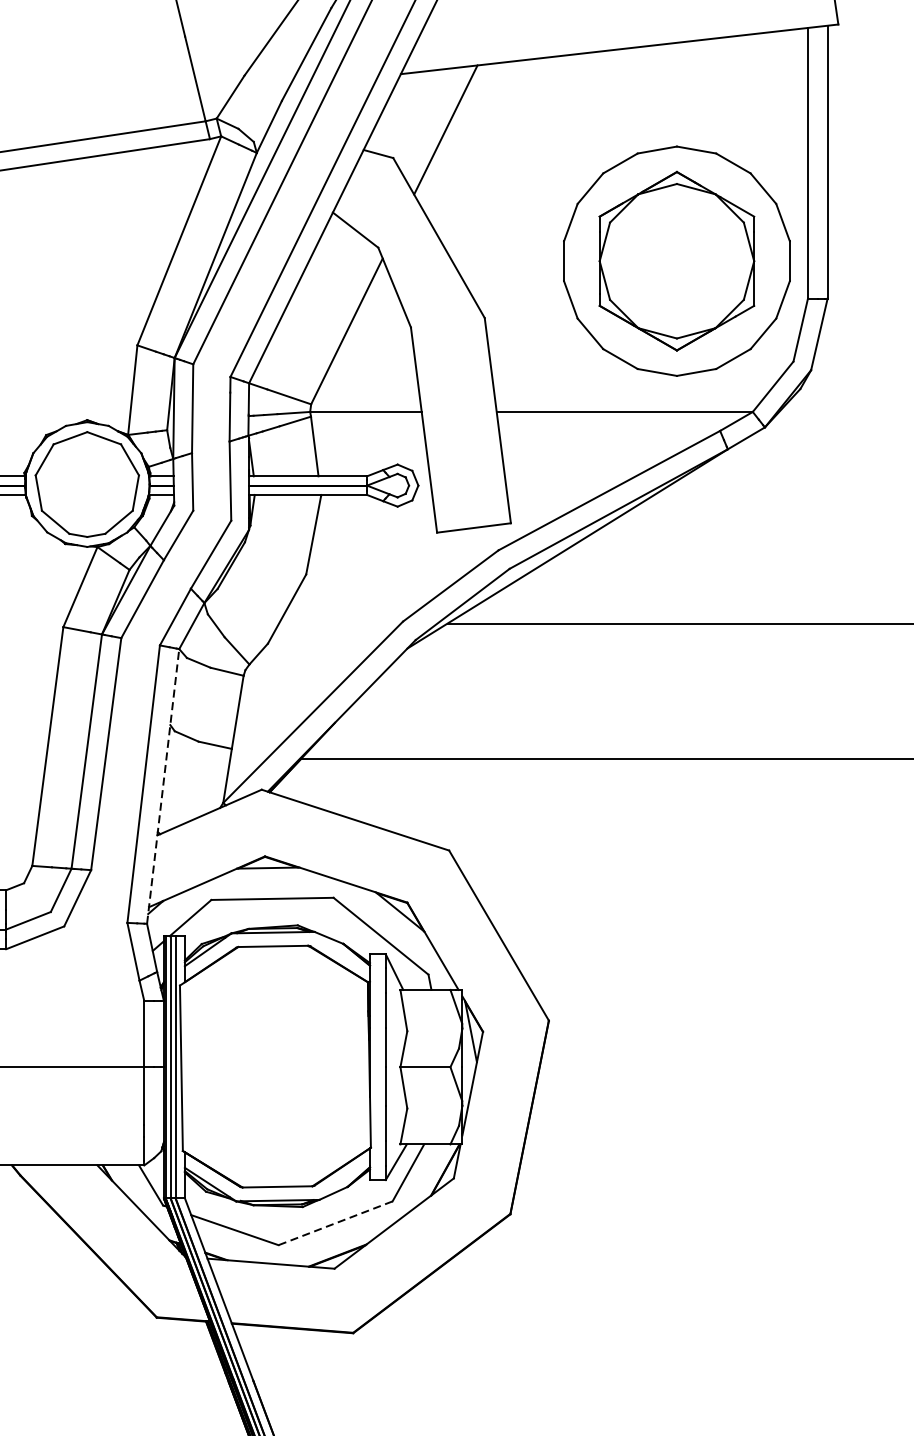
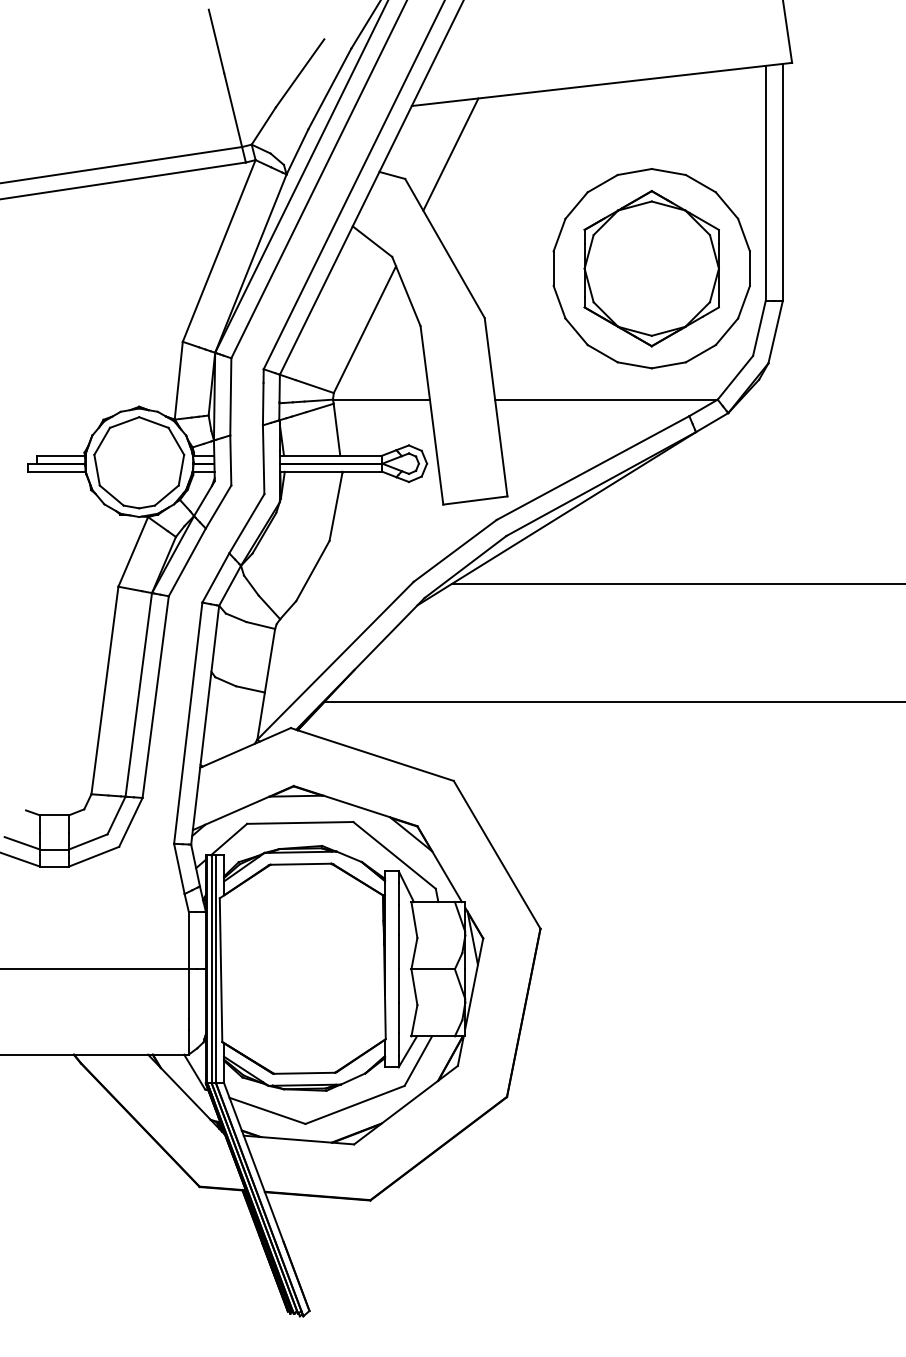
line: (163, 785) -> (205, 724), dashed -> solid
line: (334, 1223) -> (354, 1105), dashed -> solid

